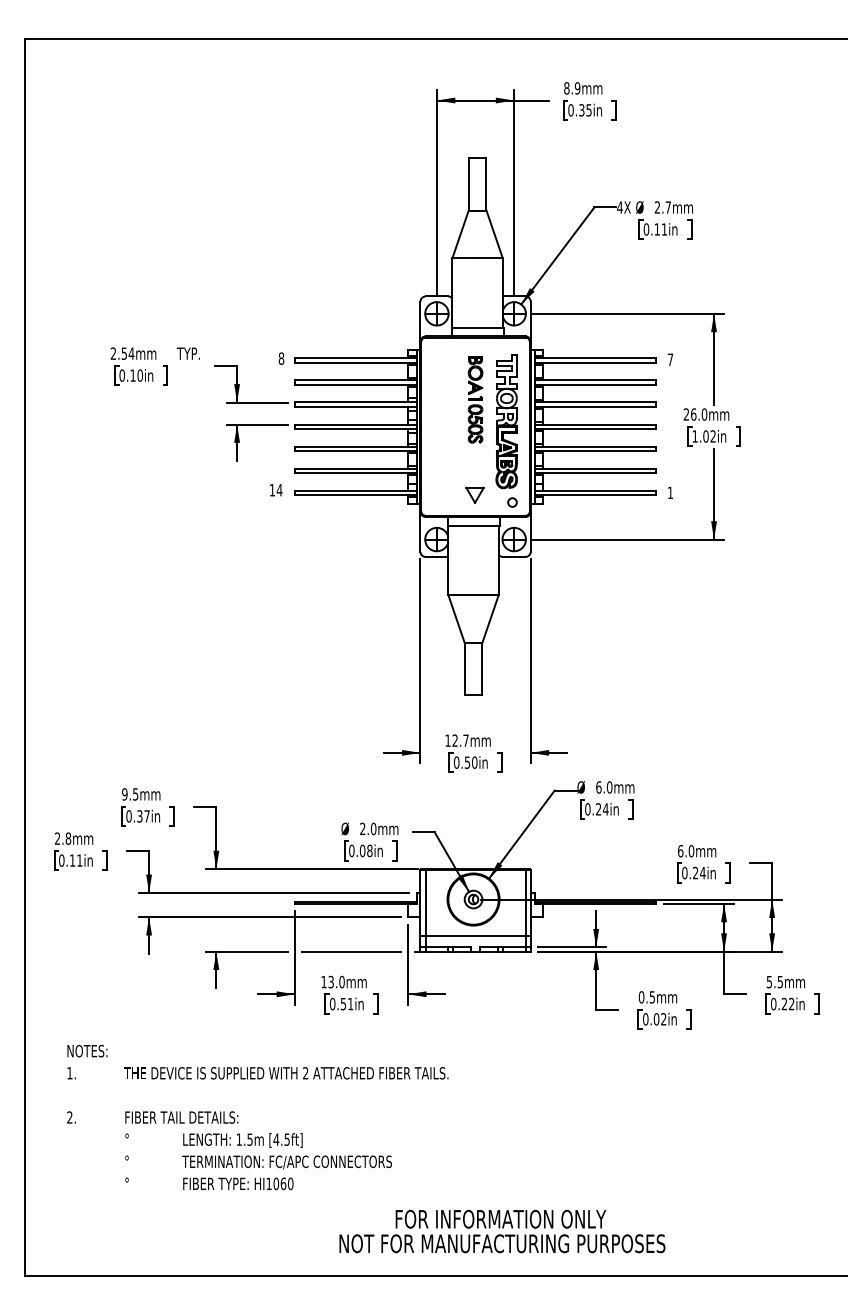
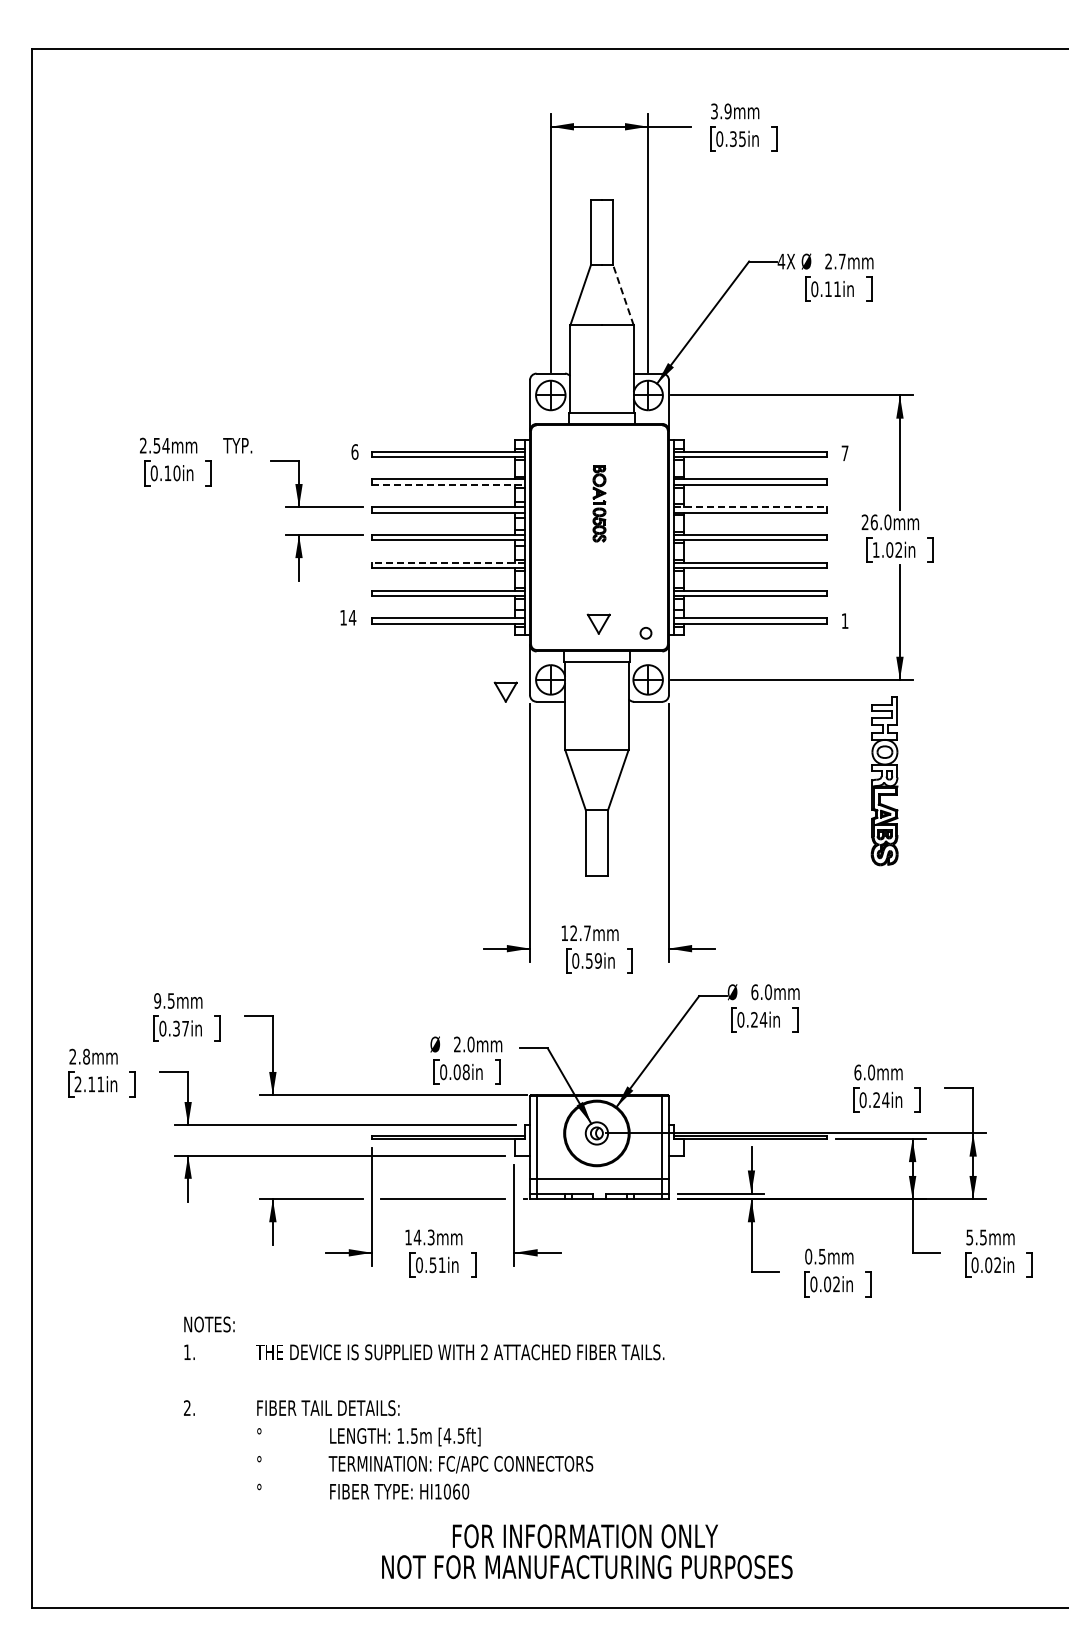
text: (566, 88) -> (714, 111), 8.9mm -> 3.9mm
line: (494, 234) -> (623, 295), solid -> dashed
text: (281, 358) -> (354, 451), 8 -> 6
line: (355, 384) -> (448, 484), solid -> dashed
part: (475, 399) -> (599, 503), size x0.7
line: (595, 402) -> (750, 507), solid -> dashed
part: (506, 421) -> (884, 781), moved
line: (355, 446) -> (448, 562), solid -> dashed
part: (400, 548) -> (505, 691), added
text: (474, 762) -> (597, 960), 0.50in -> 0.59in
text: (61, 860) -> (77, 1084), 0.11in -> 2.11in
text: (335, 982) -> (423, 1237), 13.0mm -> 14.3mm
text: (784, 1004) -> (988, 1265), 0.22in -> 0.02in
text: (258, 1117) -> (424, 1407), moved
text: (502, 1231) -> (587, 1551), moved

